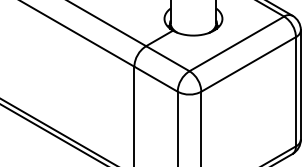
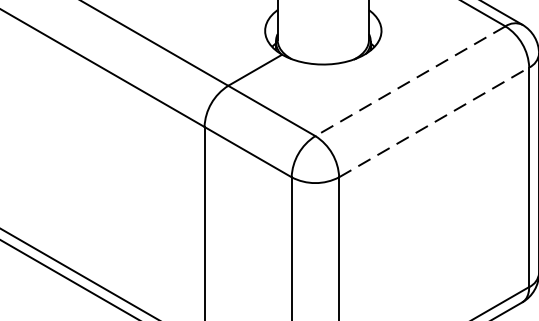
line: (236, 43) -> (409, 80), solid -> dashed
line: (248, 64) -> (433, 122), solid -> dashed

